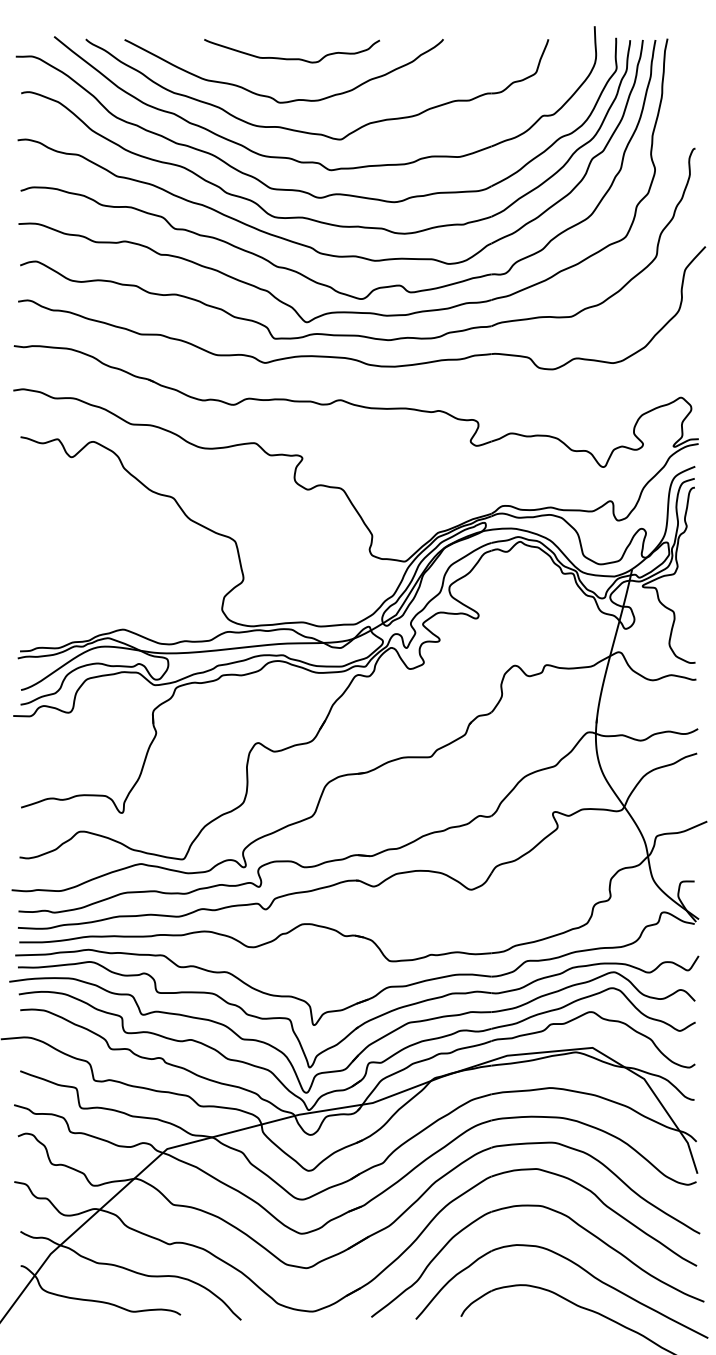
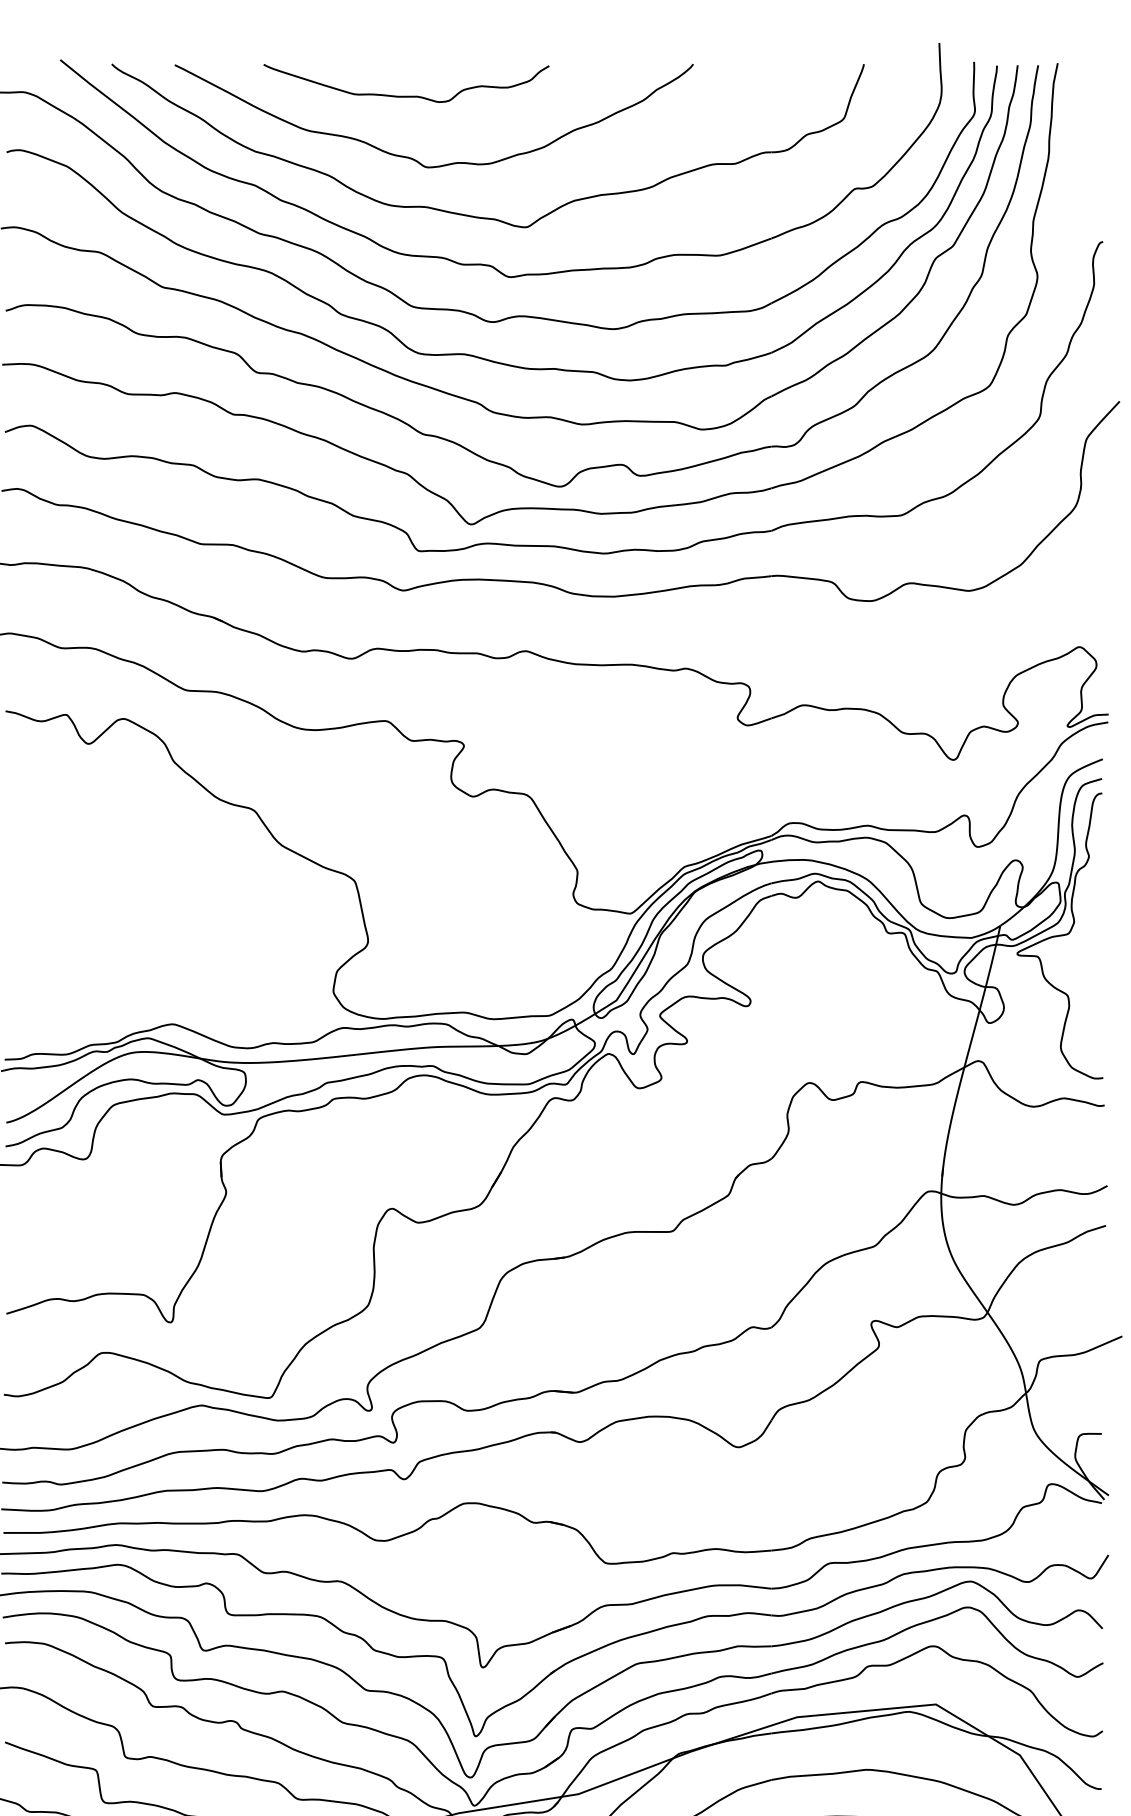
curve: (292, 58) -> (407, 95), moved

